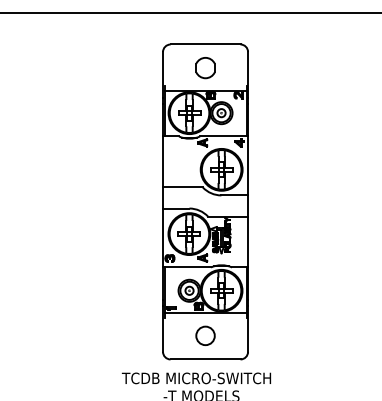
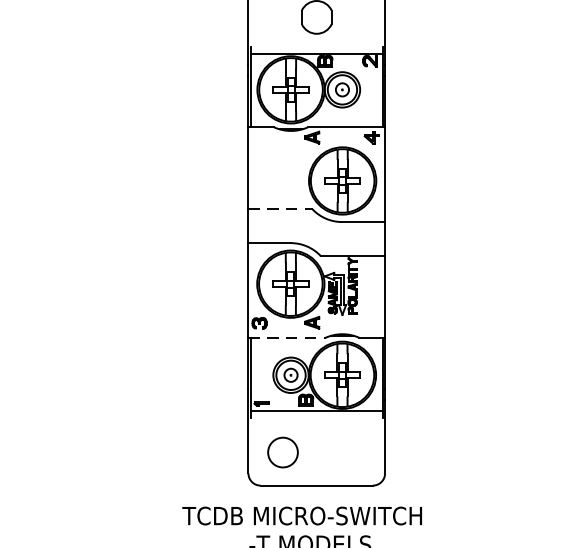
line: (182, 187) -> (279, 209), solid -> dashed
line: (187, 267) -> (287, 337), solid -> dashed
circle: (205, 335) -> (282, 451), moved

